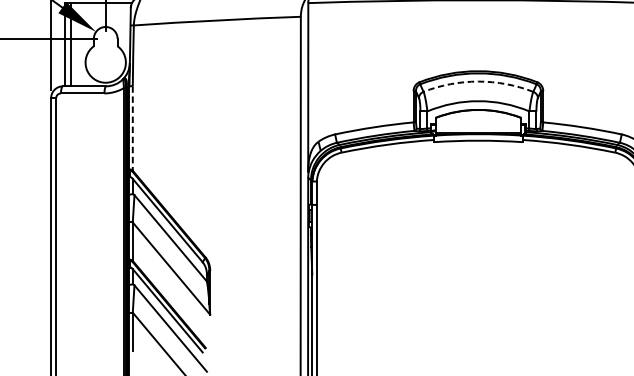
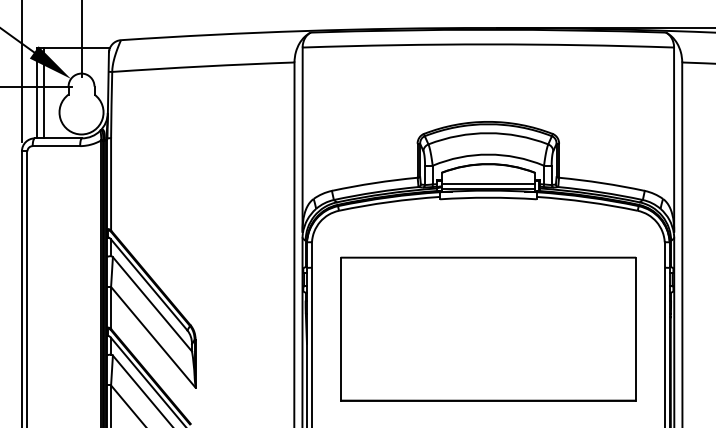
arc: (478, 81) -> (488, 133), dashed -> solid
line: (478, 127) -> (488, 183), added
line: (133, 128) -> (111, 184), dashed -> solid
part: (478, 260) -> (488, 328), added

